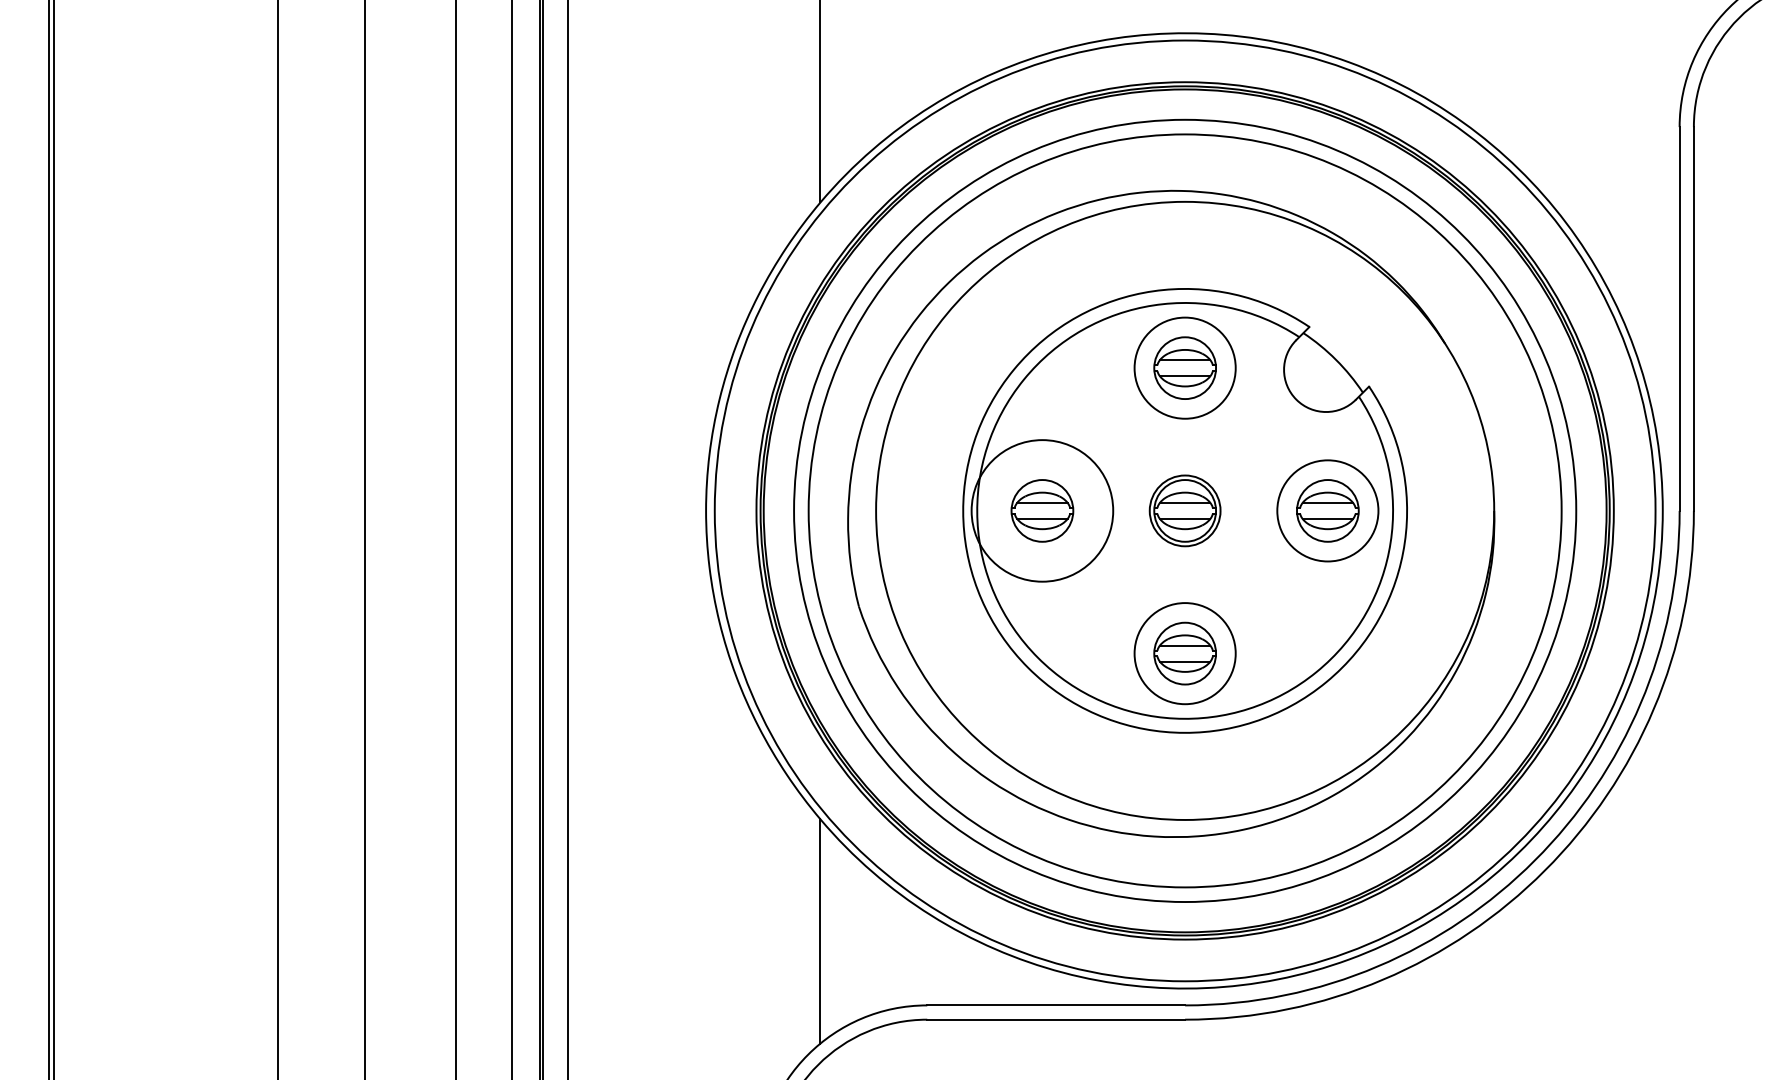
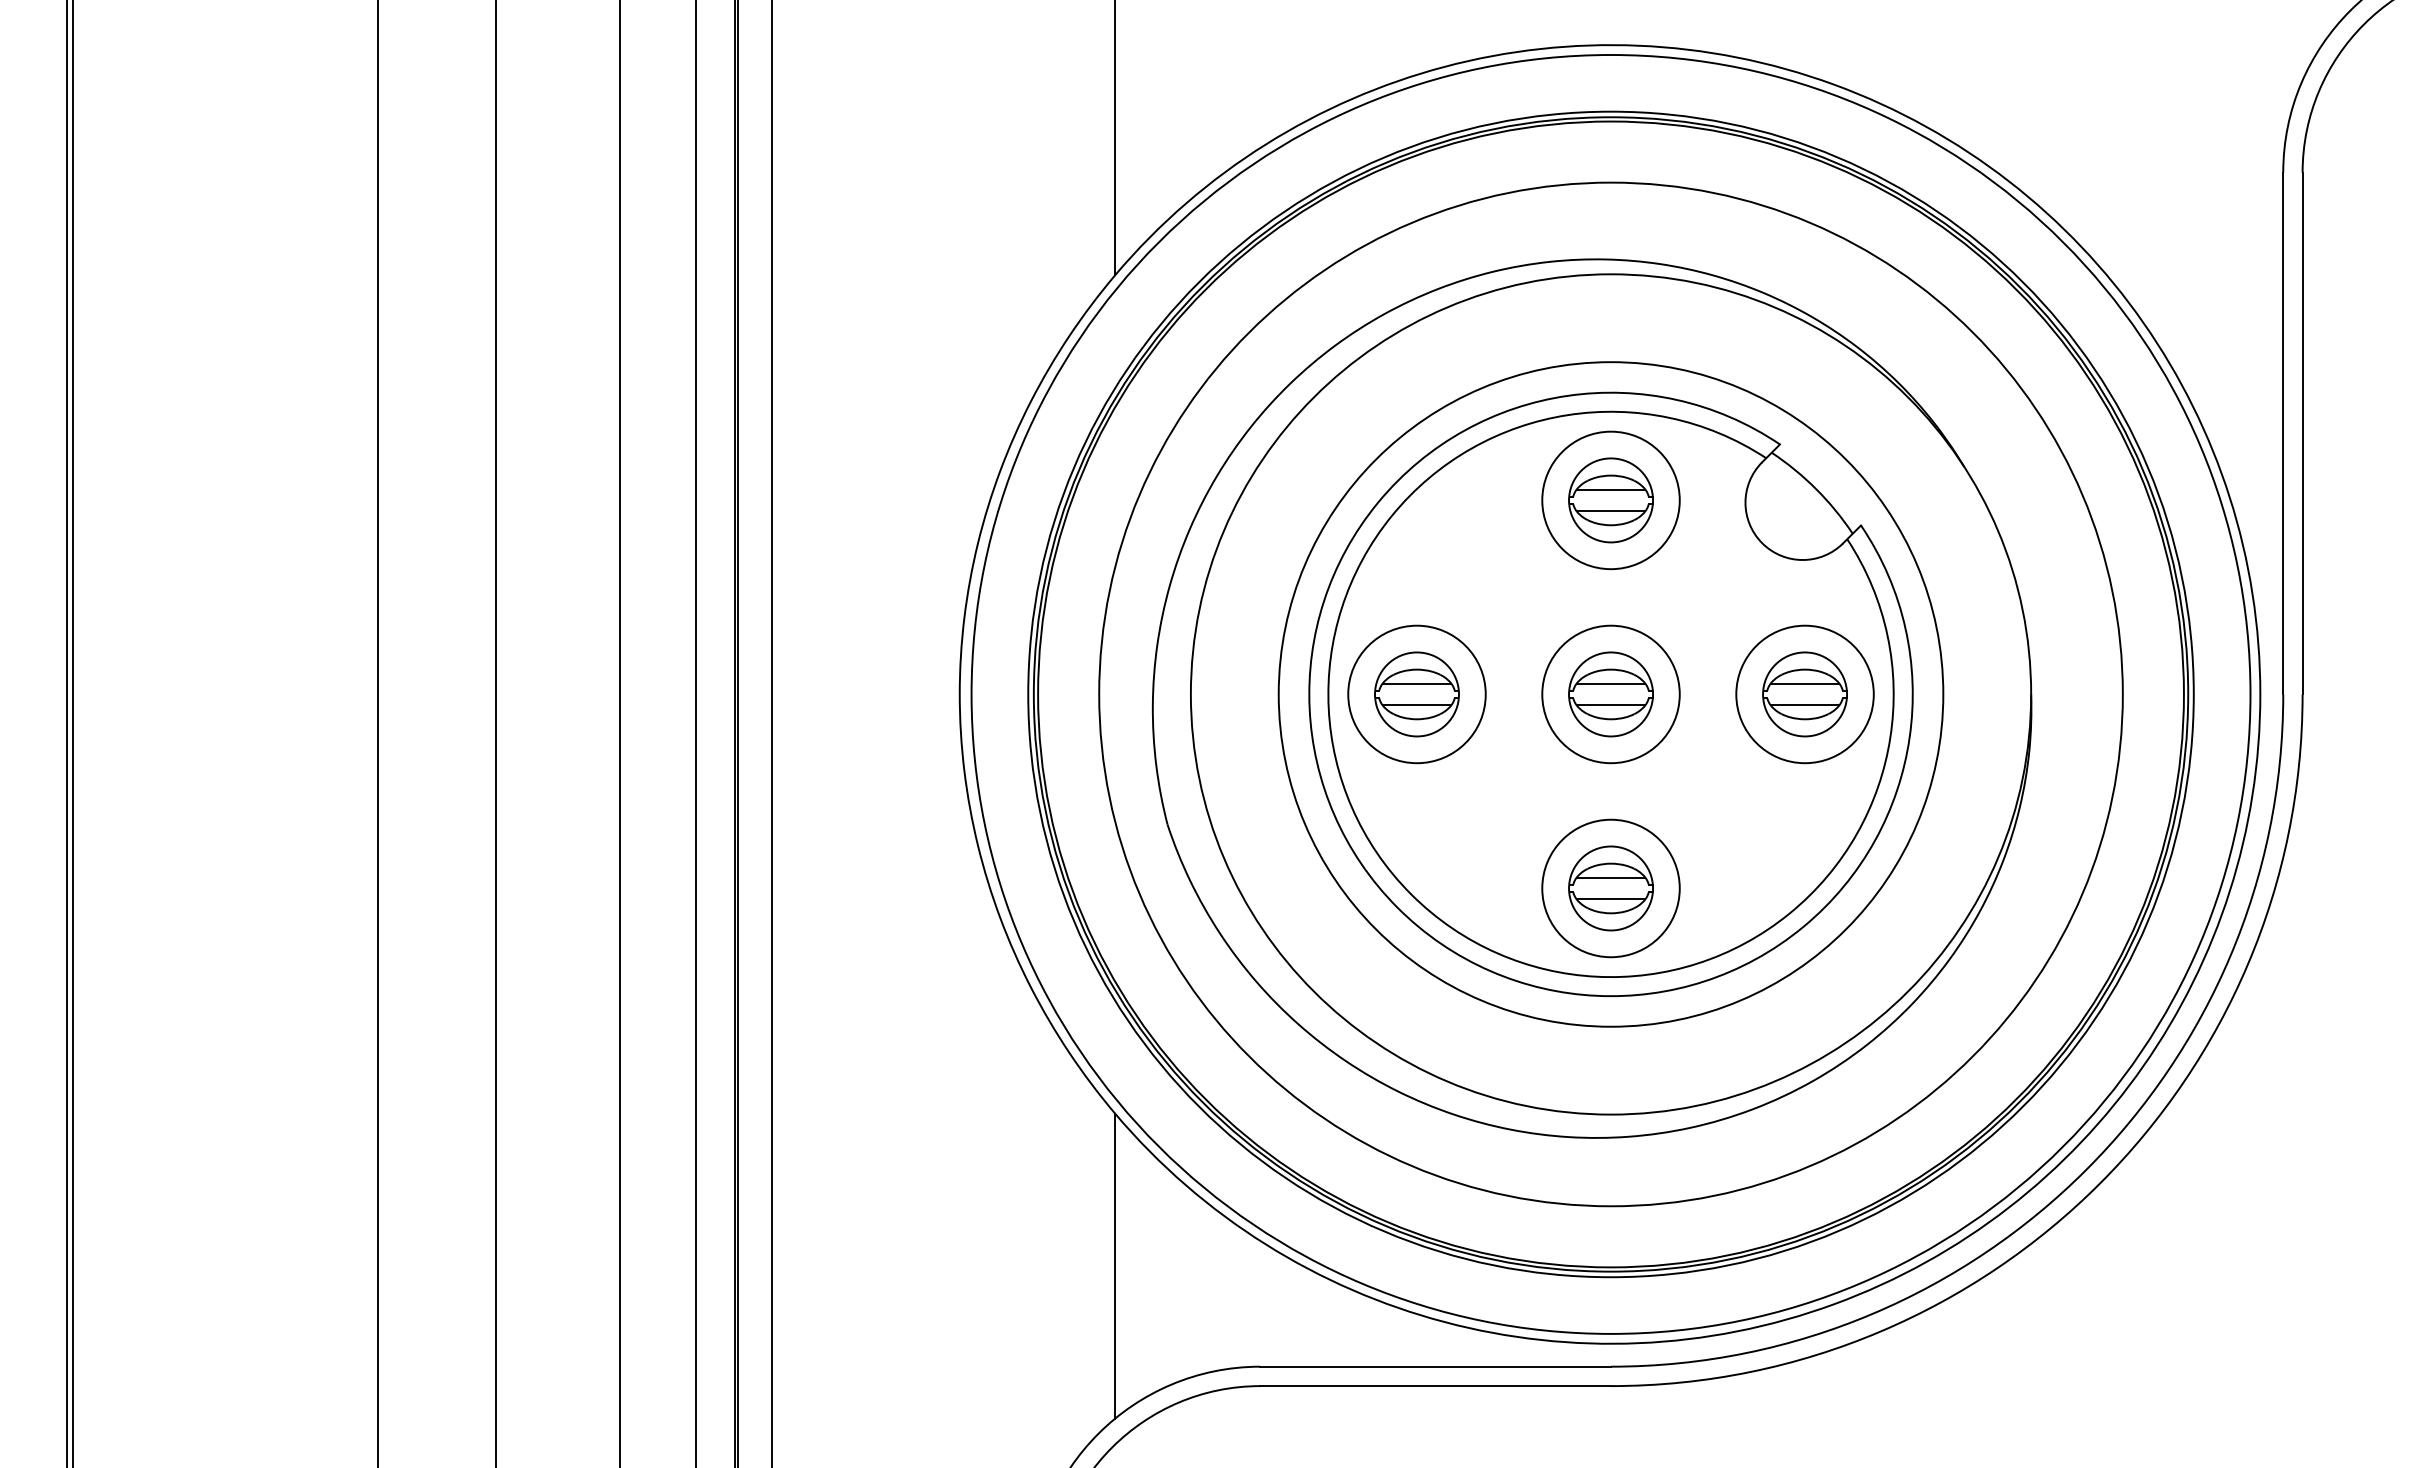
circle: (1042, 510) -> (1416, 694), size x0.71
circle: (1184, 510) -> (1610, 694), size x0.62
circle: (1184, 510) -> (1610, 694), size x1.43

